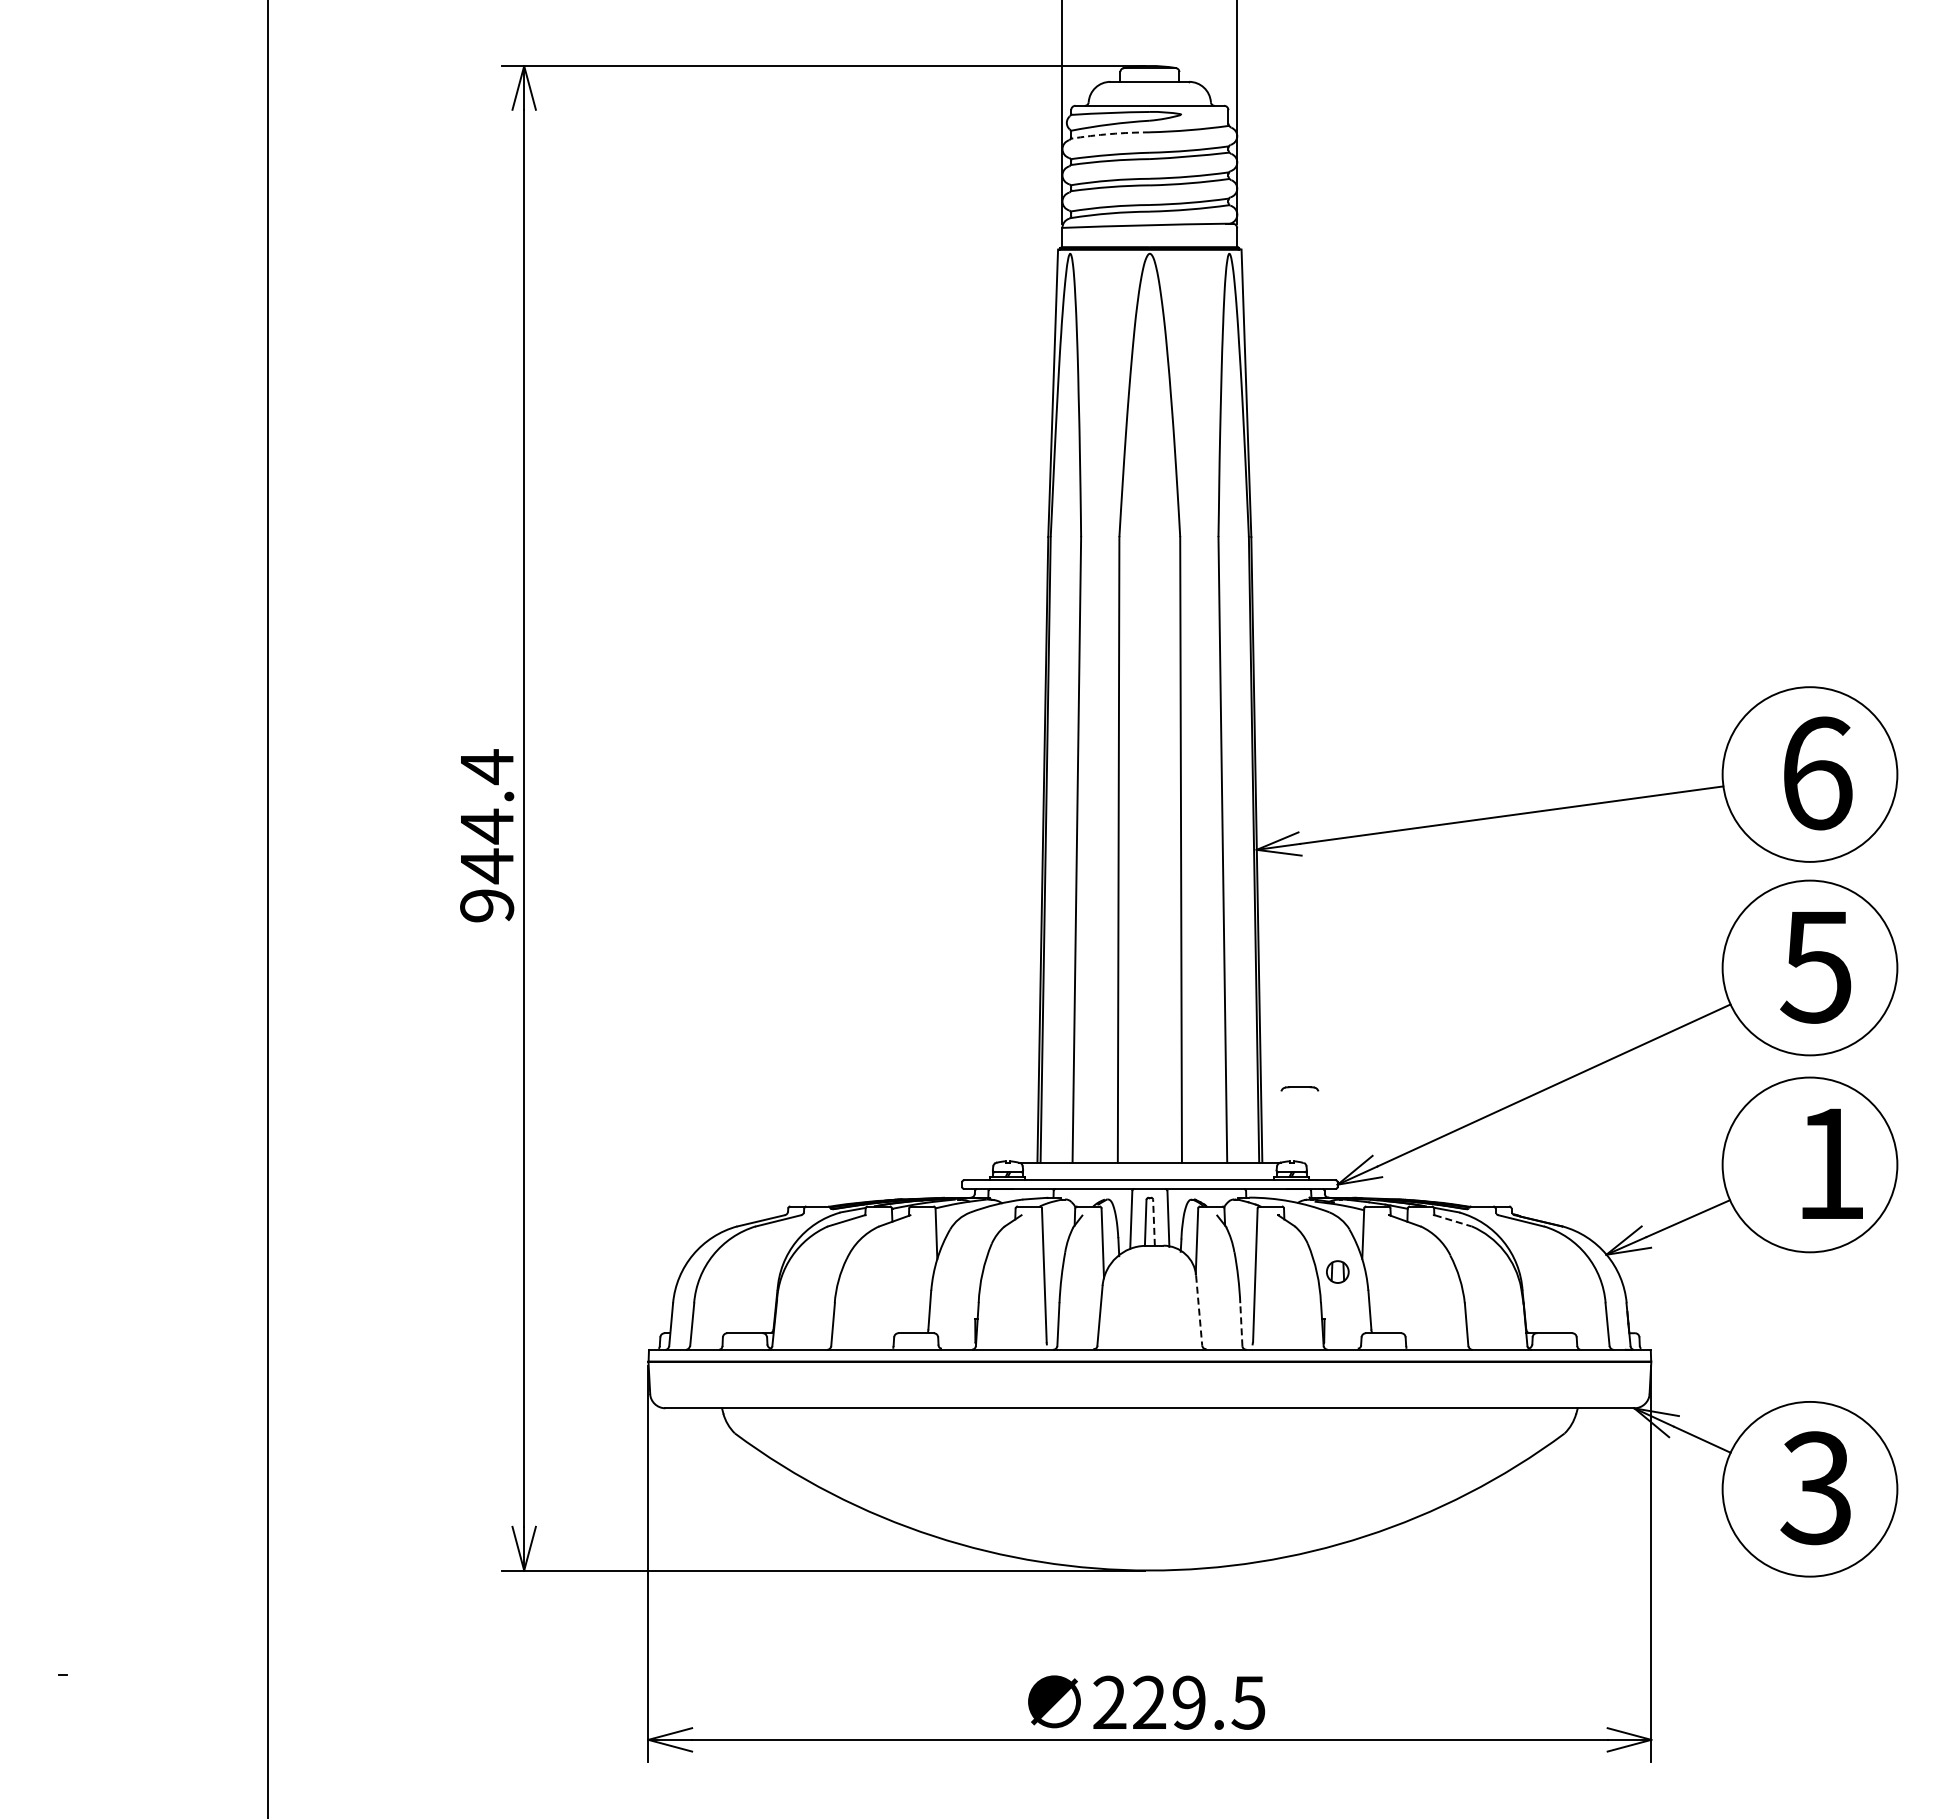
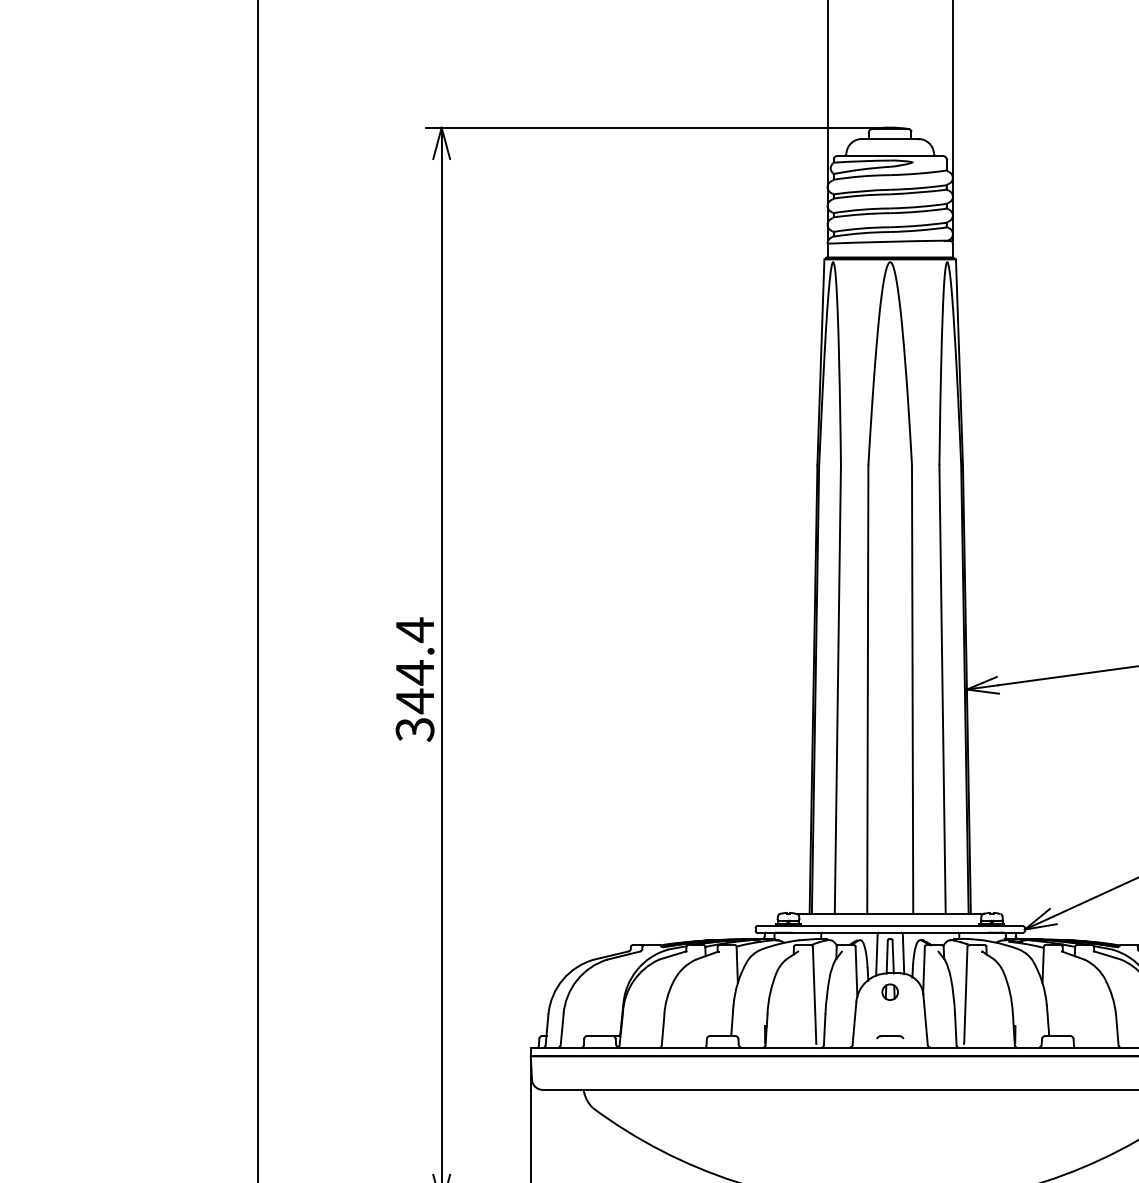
arc: (1110, 134) -> (862, 176), dashed -> solid
text: (487, 906) -> (415, 730), 944.4 -> 344.4
part: (1299, 1088) -> (889, 1036), moved
line: (1453, 1221) -> (1107, 955), dashed -> solid
line: (1154, 1222) -> (893, 956), dashed -> solid
part: (1337, 1271) -> (889, 991), moved
line: (1199, 1311) -> (925, 1020), dashed -> solid
line: (1241, 1324) -> (955, 1029), dashed -> solid

